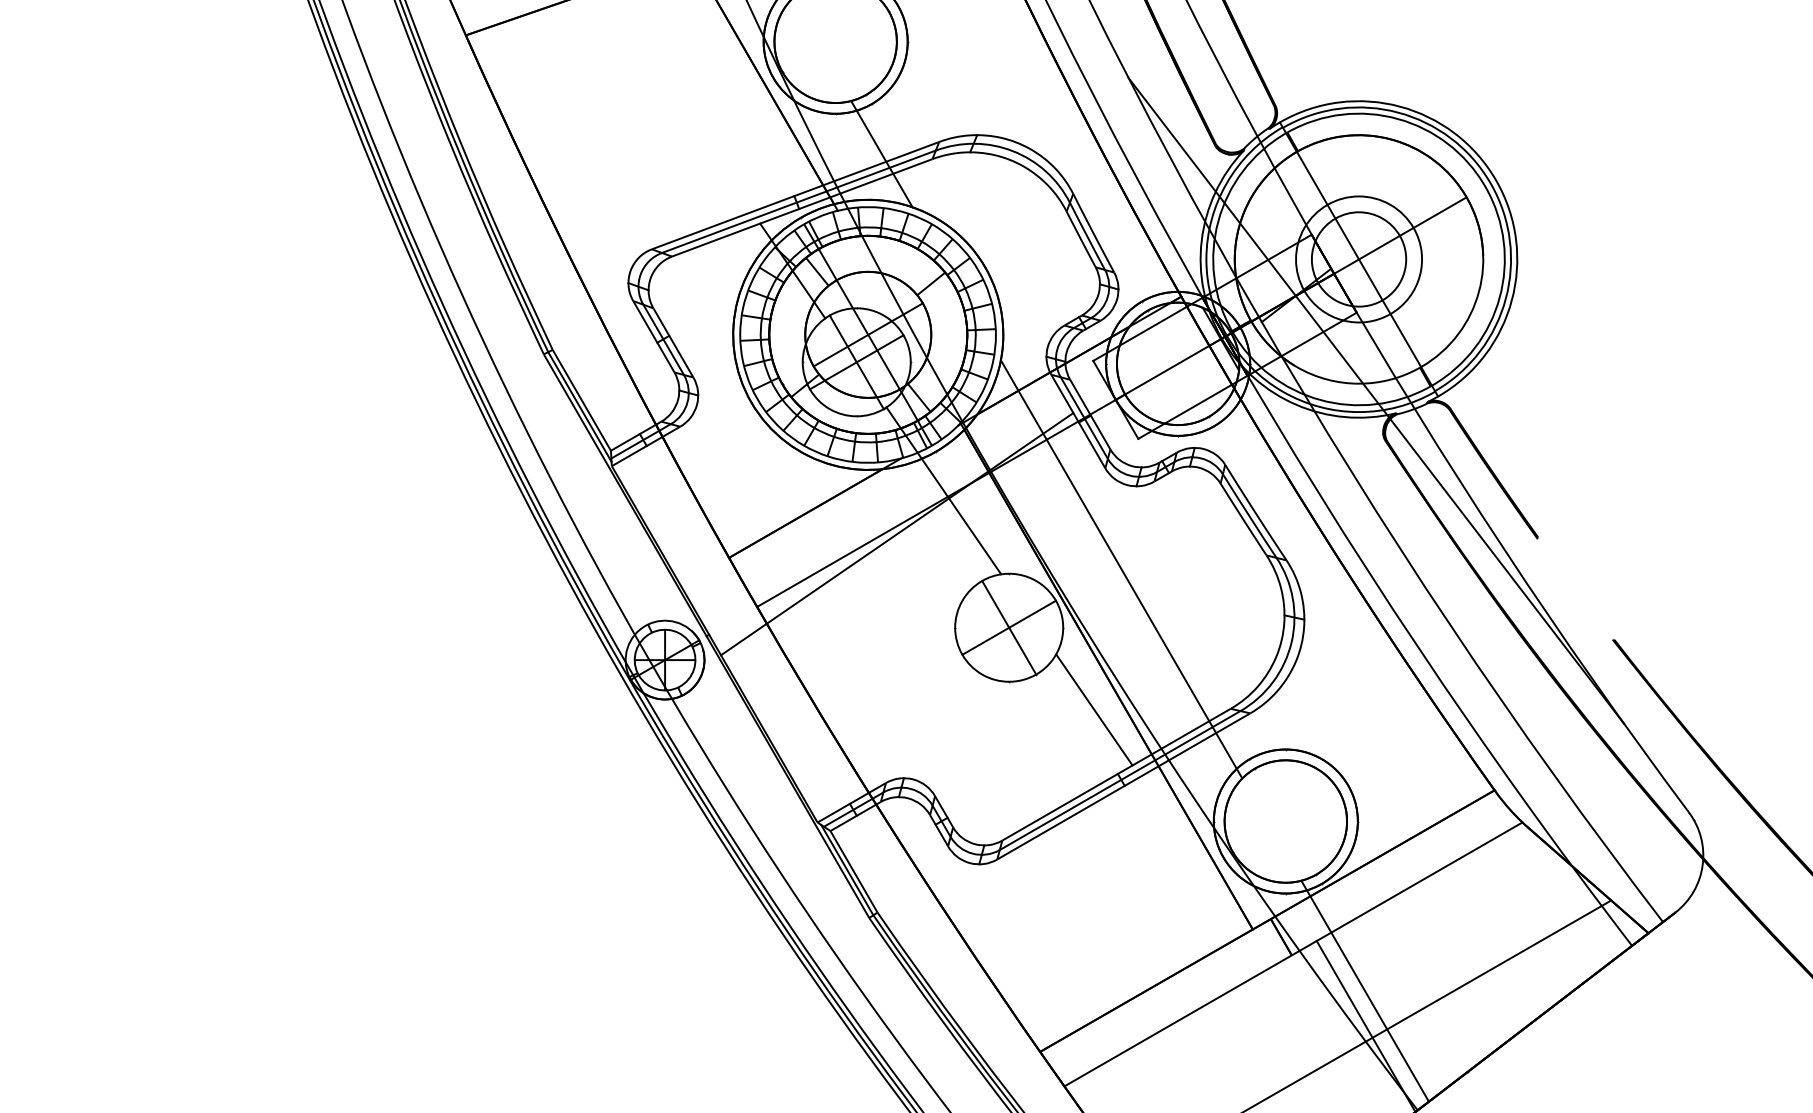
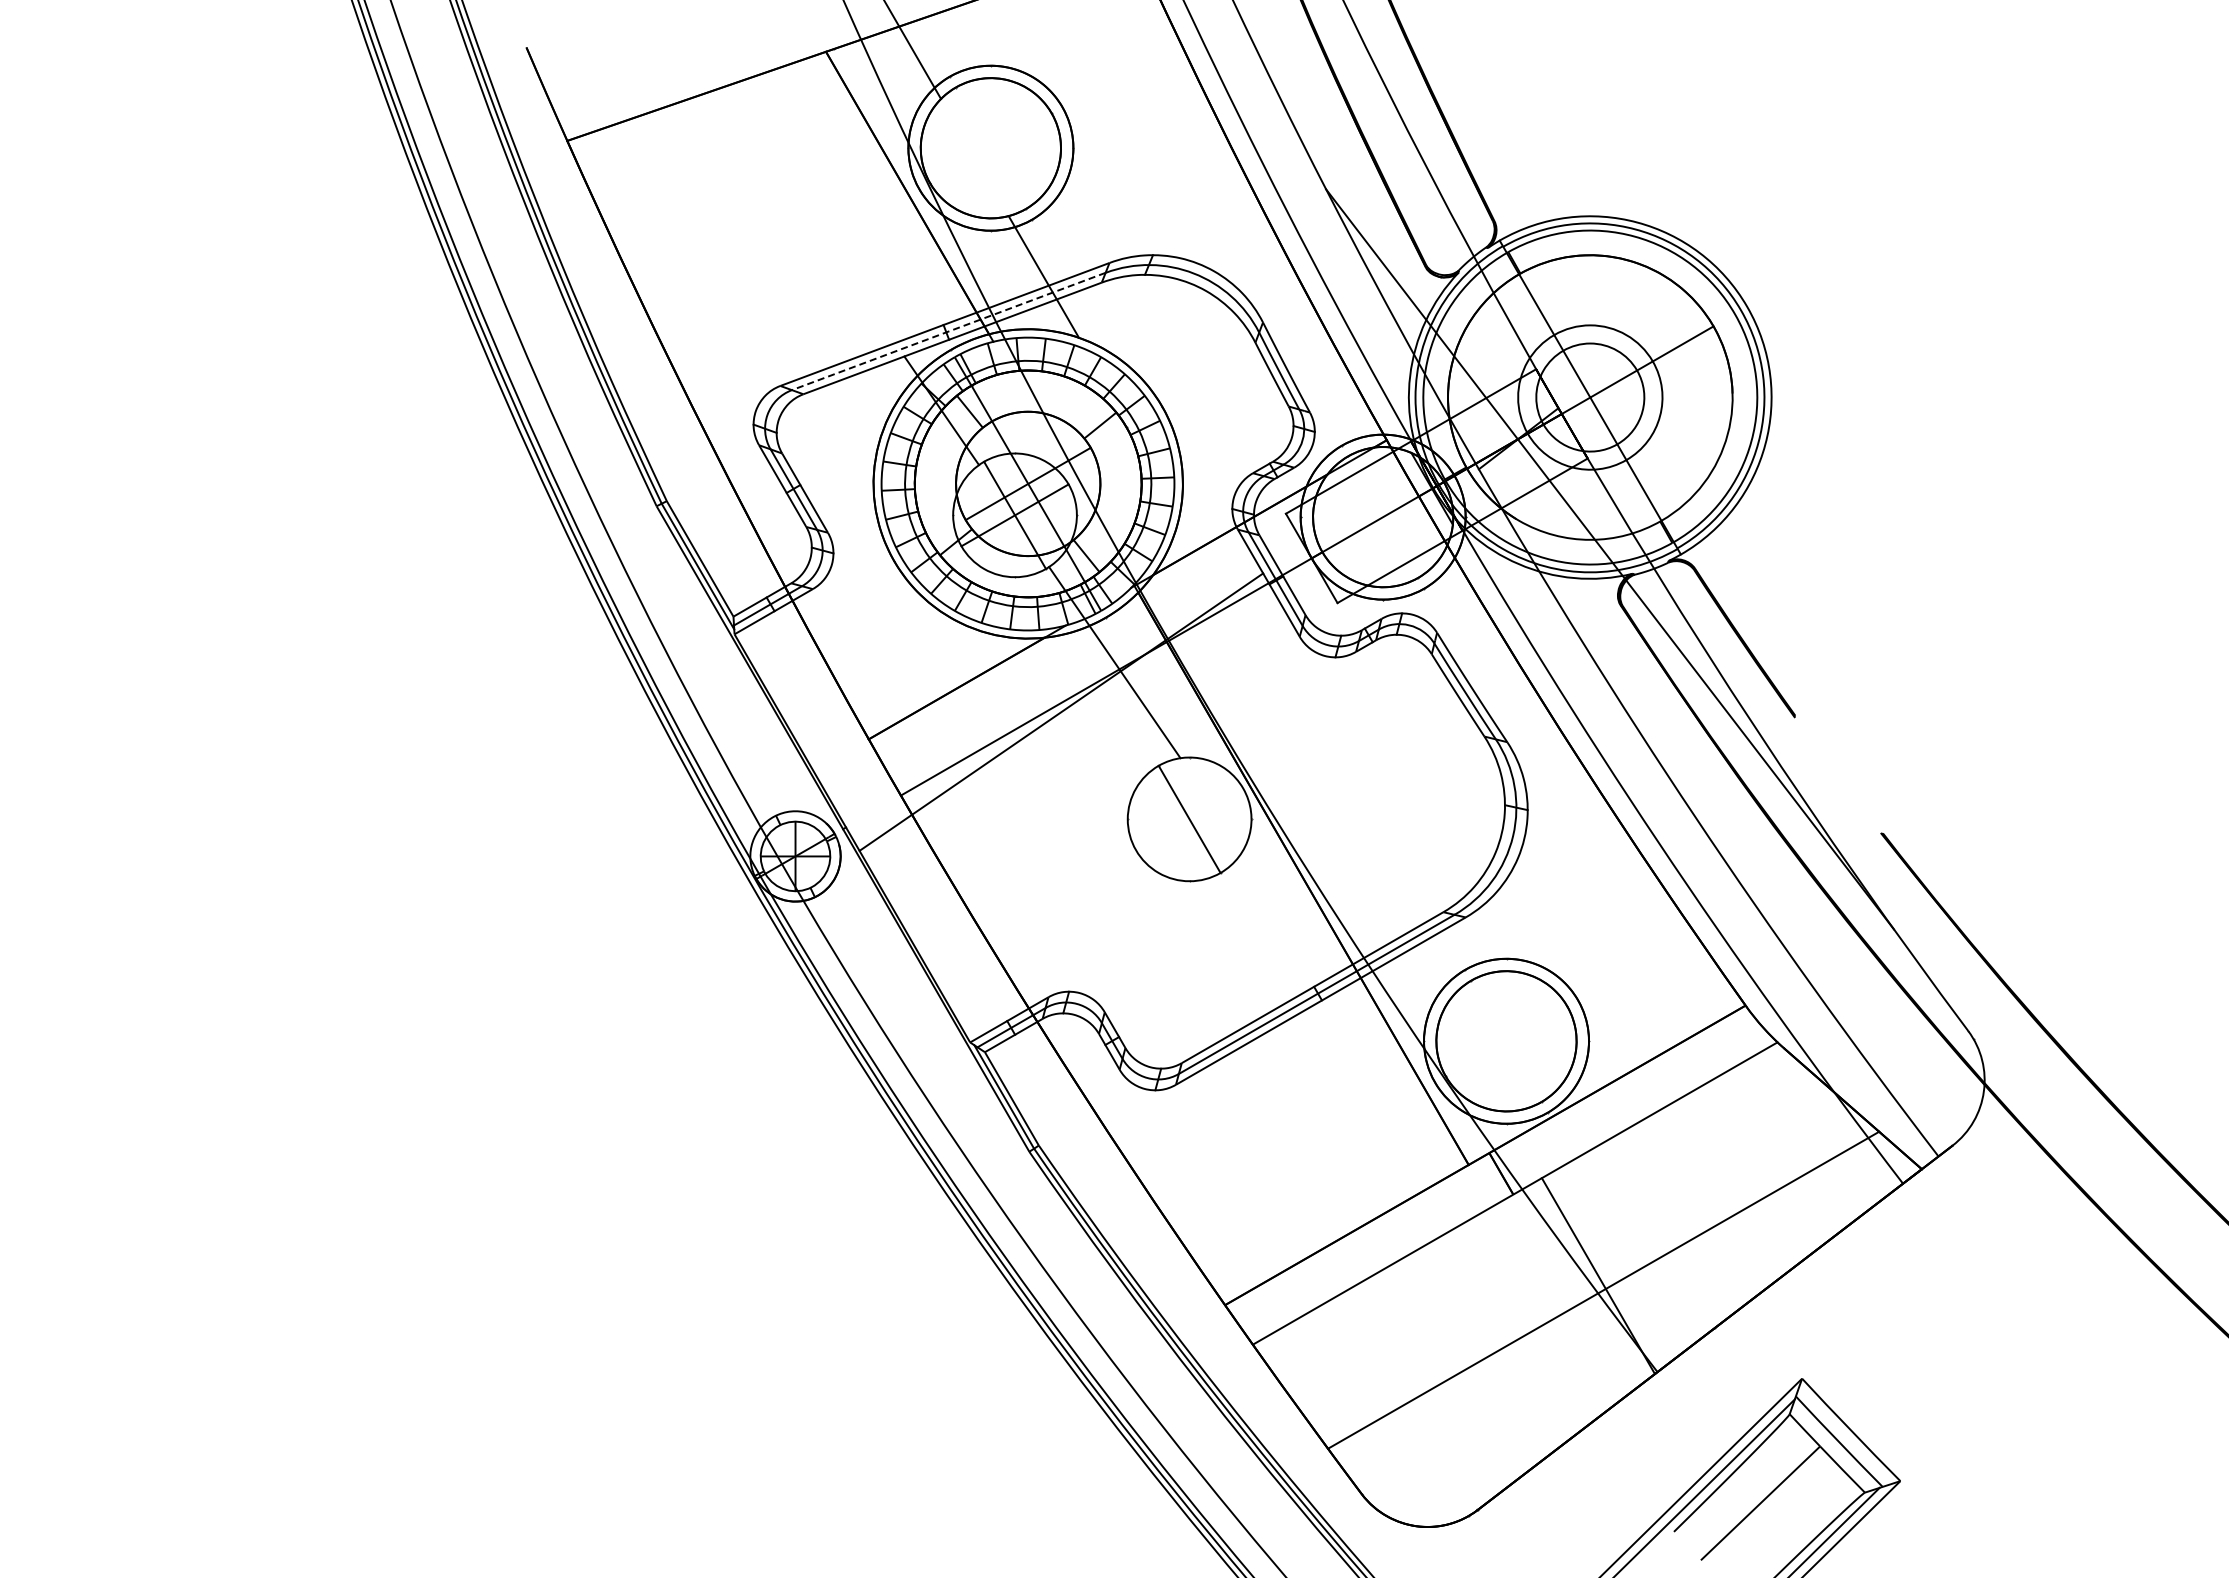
line: (798, 201) -> (948, 331), solid -> dashed
line: (1121, 569) -> (1318, 752), removed
line: (1009, 627) -> (1189, 819), removed
line: (1093, 709) -> (1286, 913), removed
line: (1365, 991) -> (1597, 1235), removed

